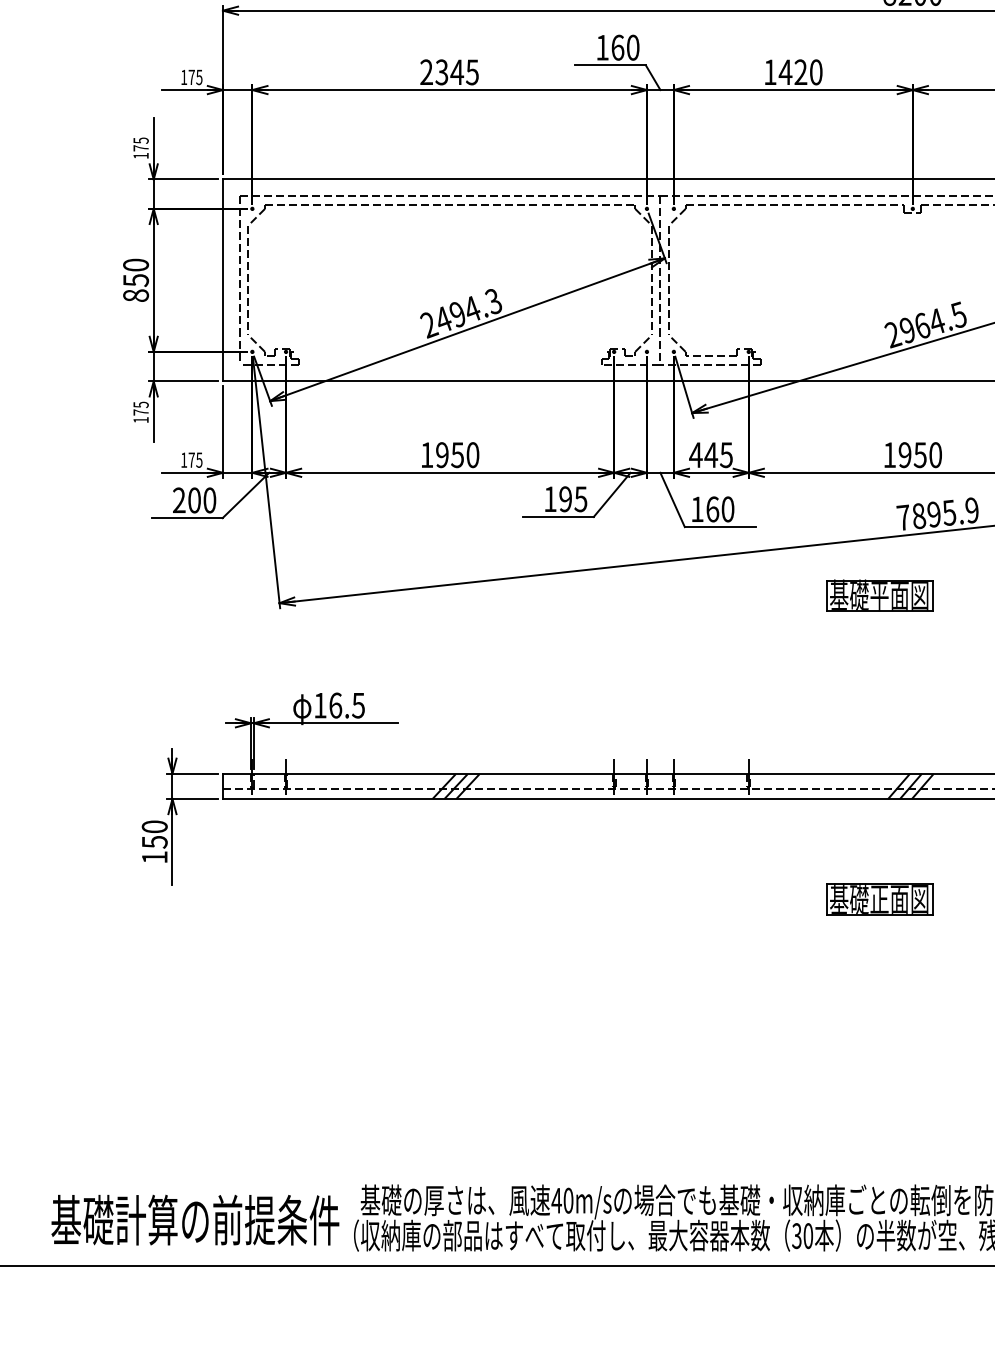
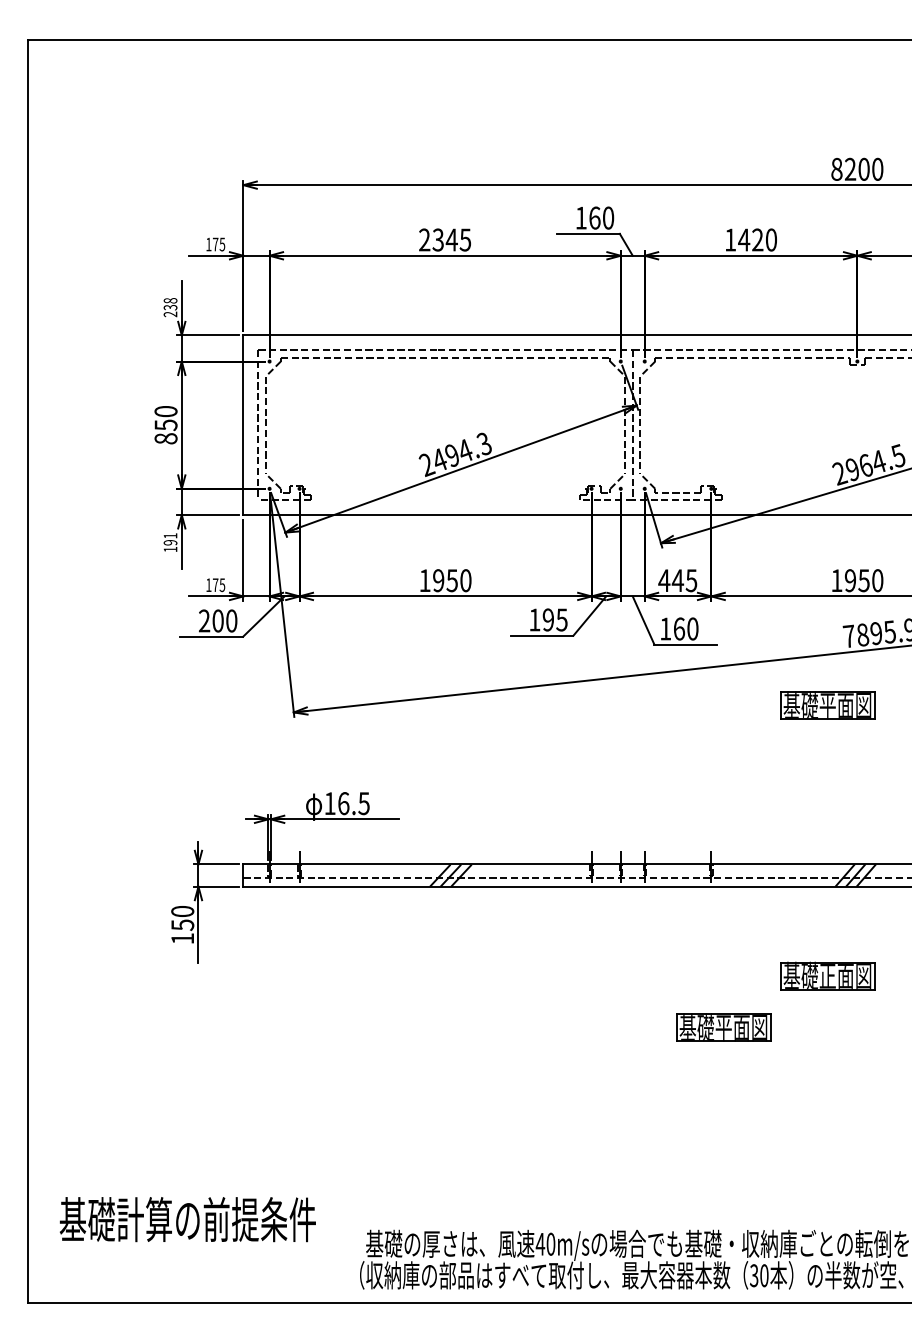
text: (141, 148) -> (170, 307), 175 -> 238
text: (141, 408) -> (170, 539), 175 -> 191
part: (762, 957) -> (723, 1027), added
text: (194, 1220) -> (187, 1219), moved

